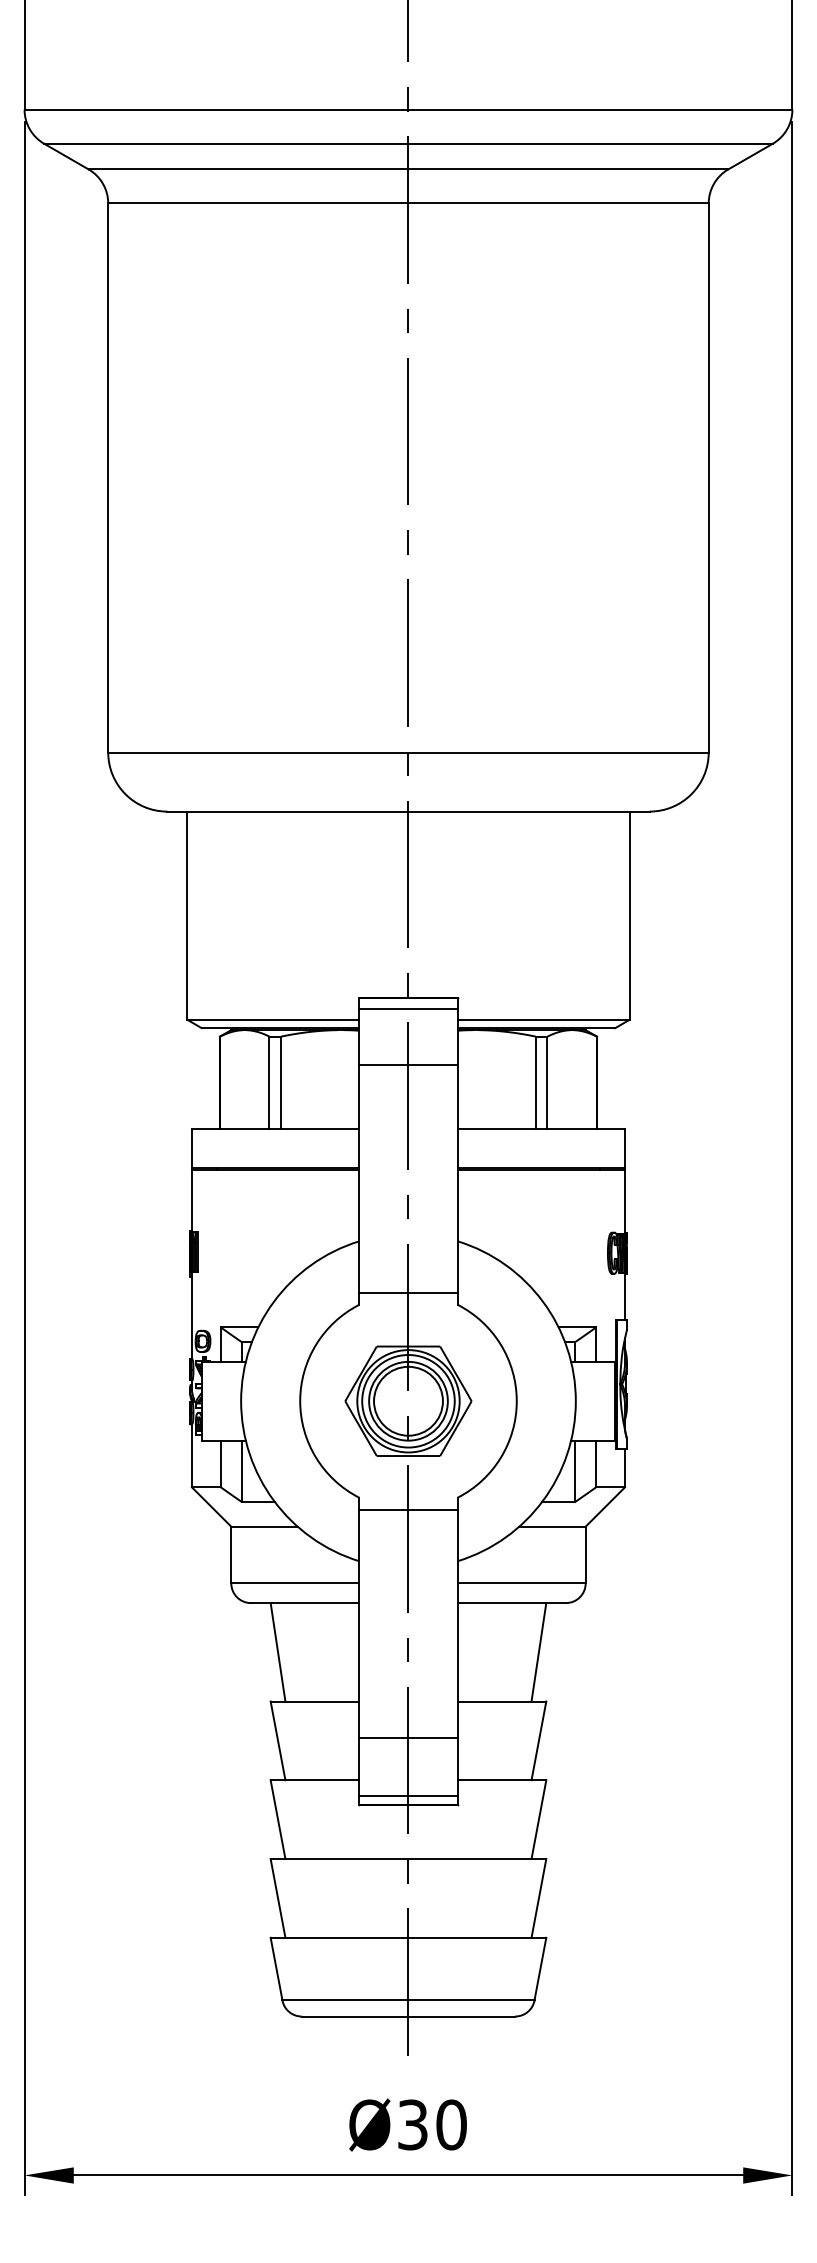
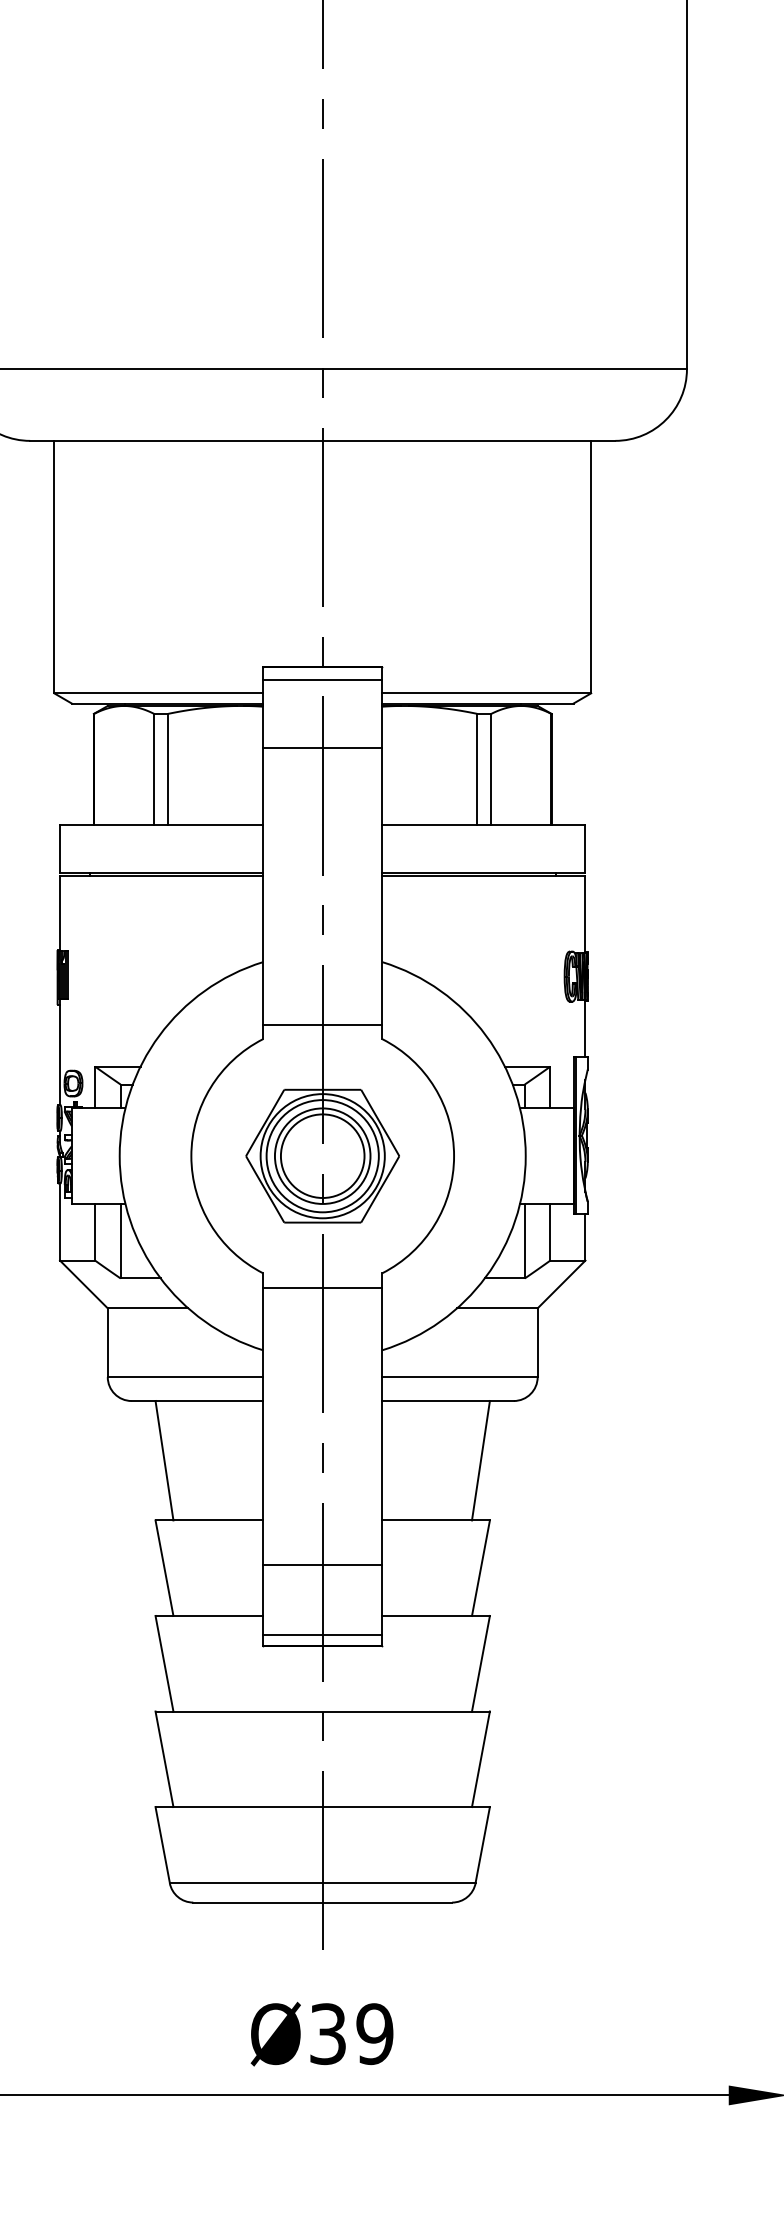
text: (451, 2124) -> (374, 2033), Ø30 -> Ø39

